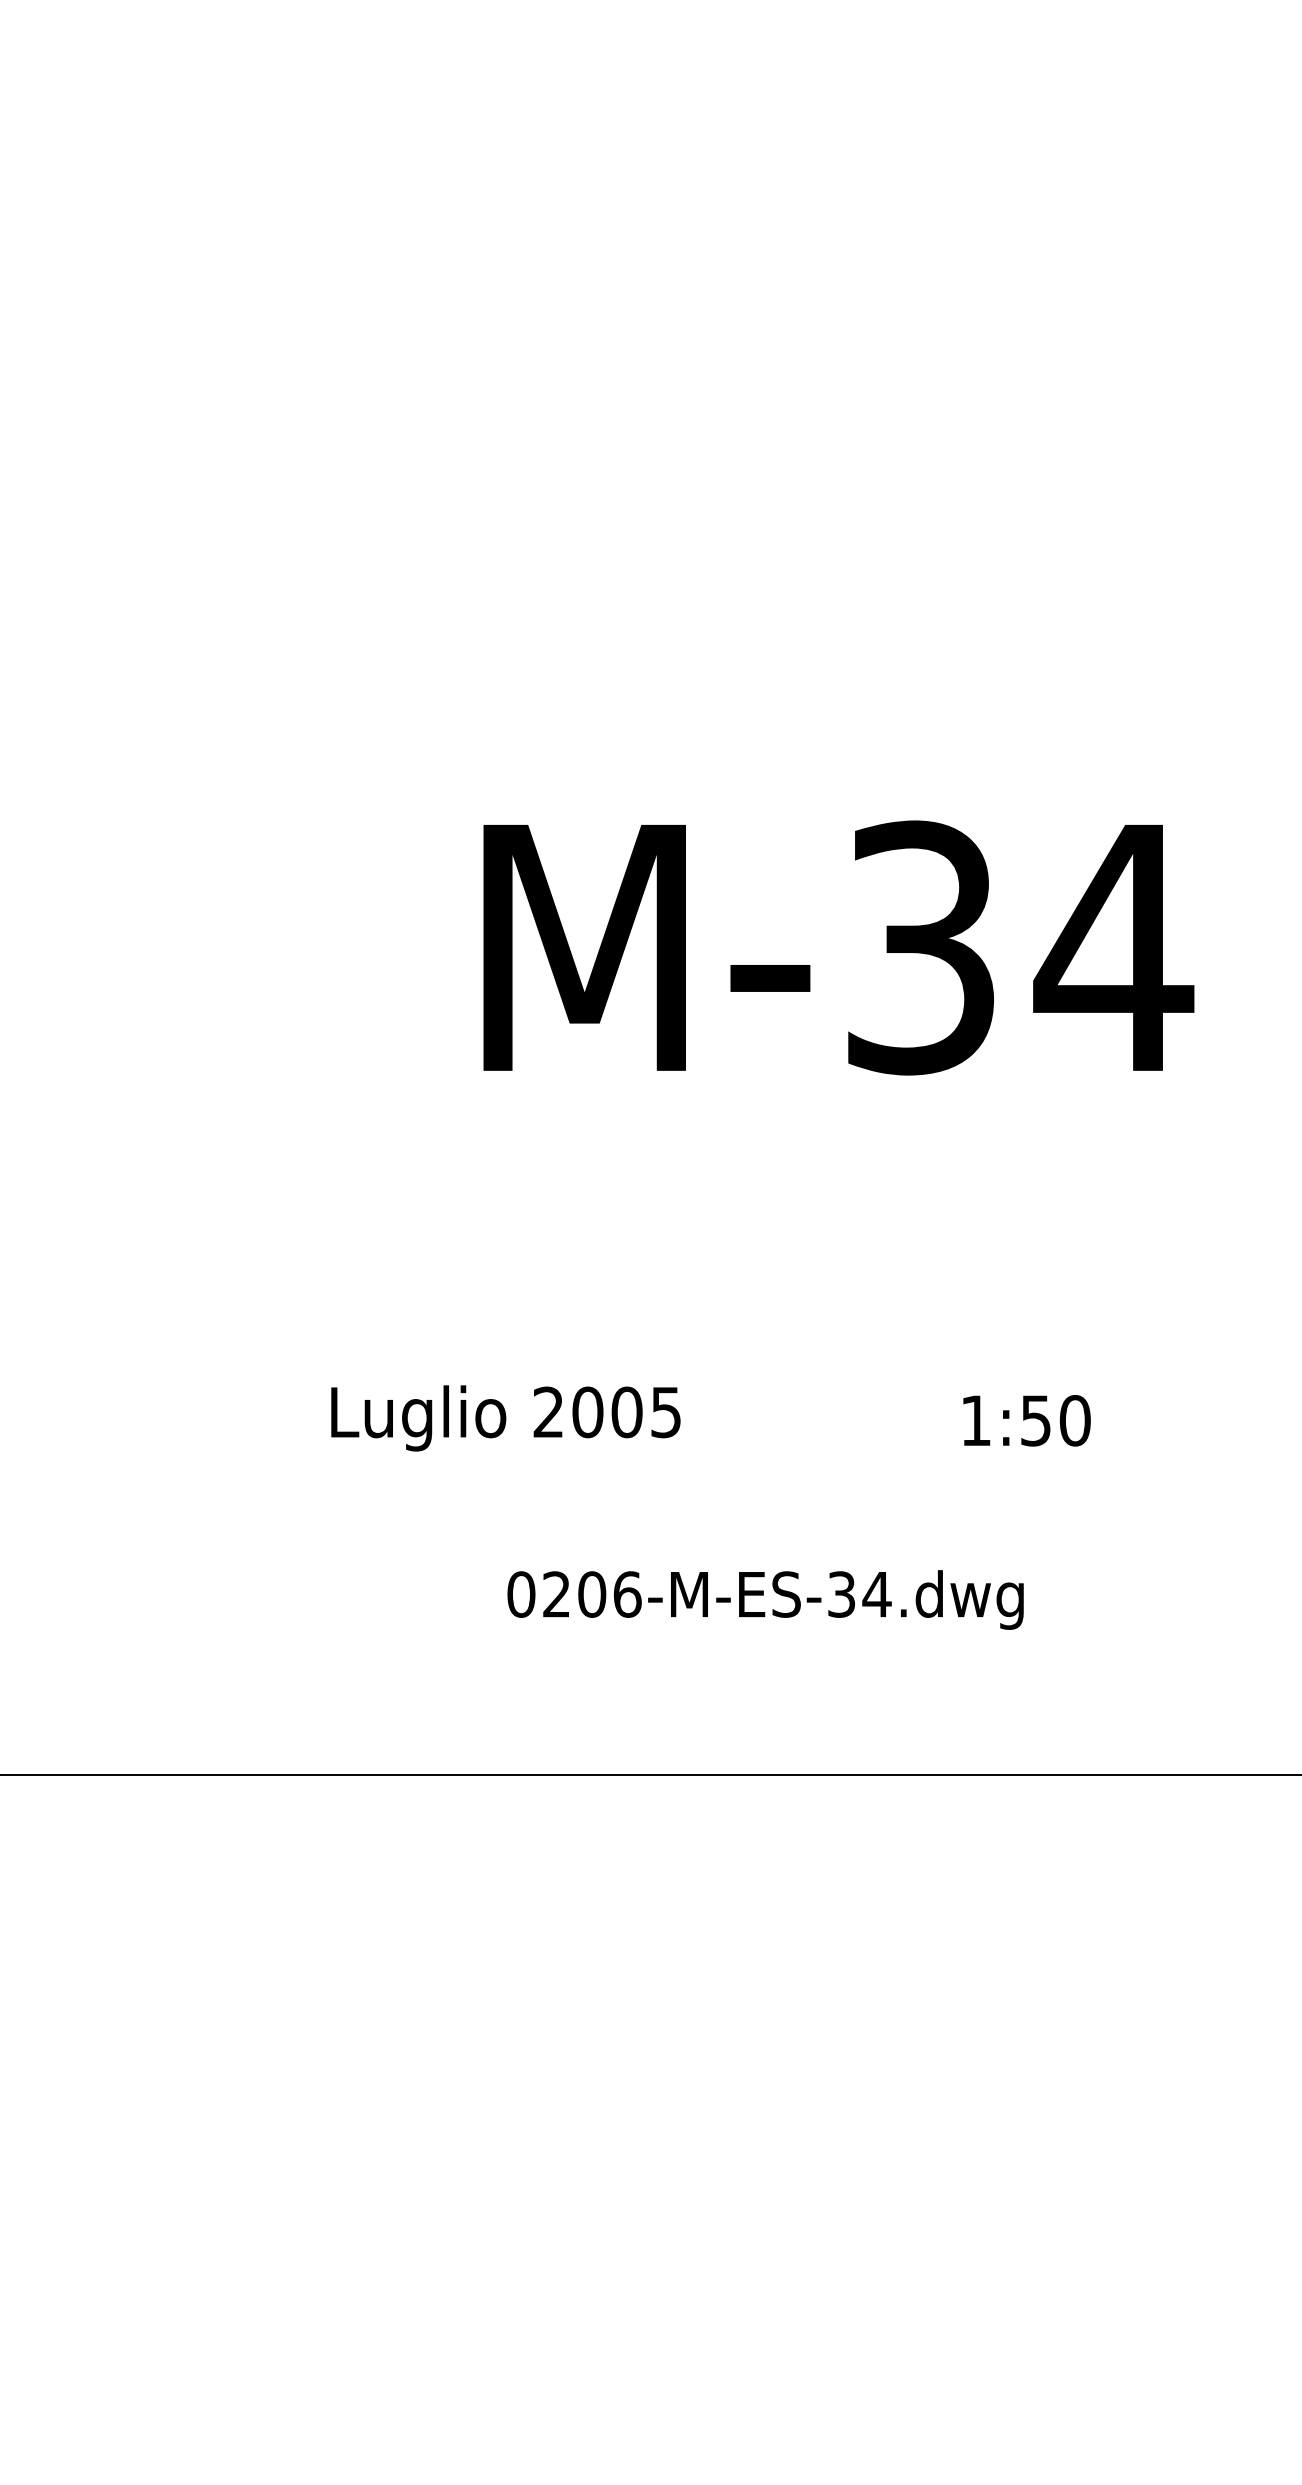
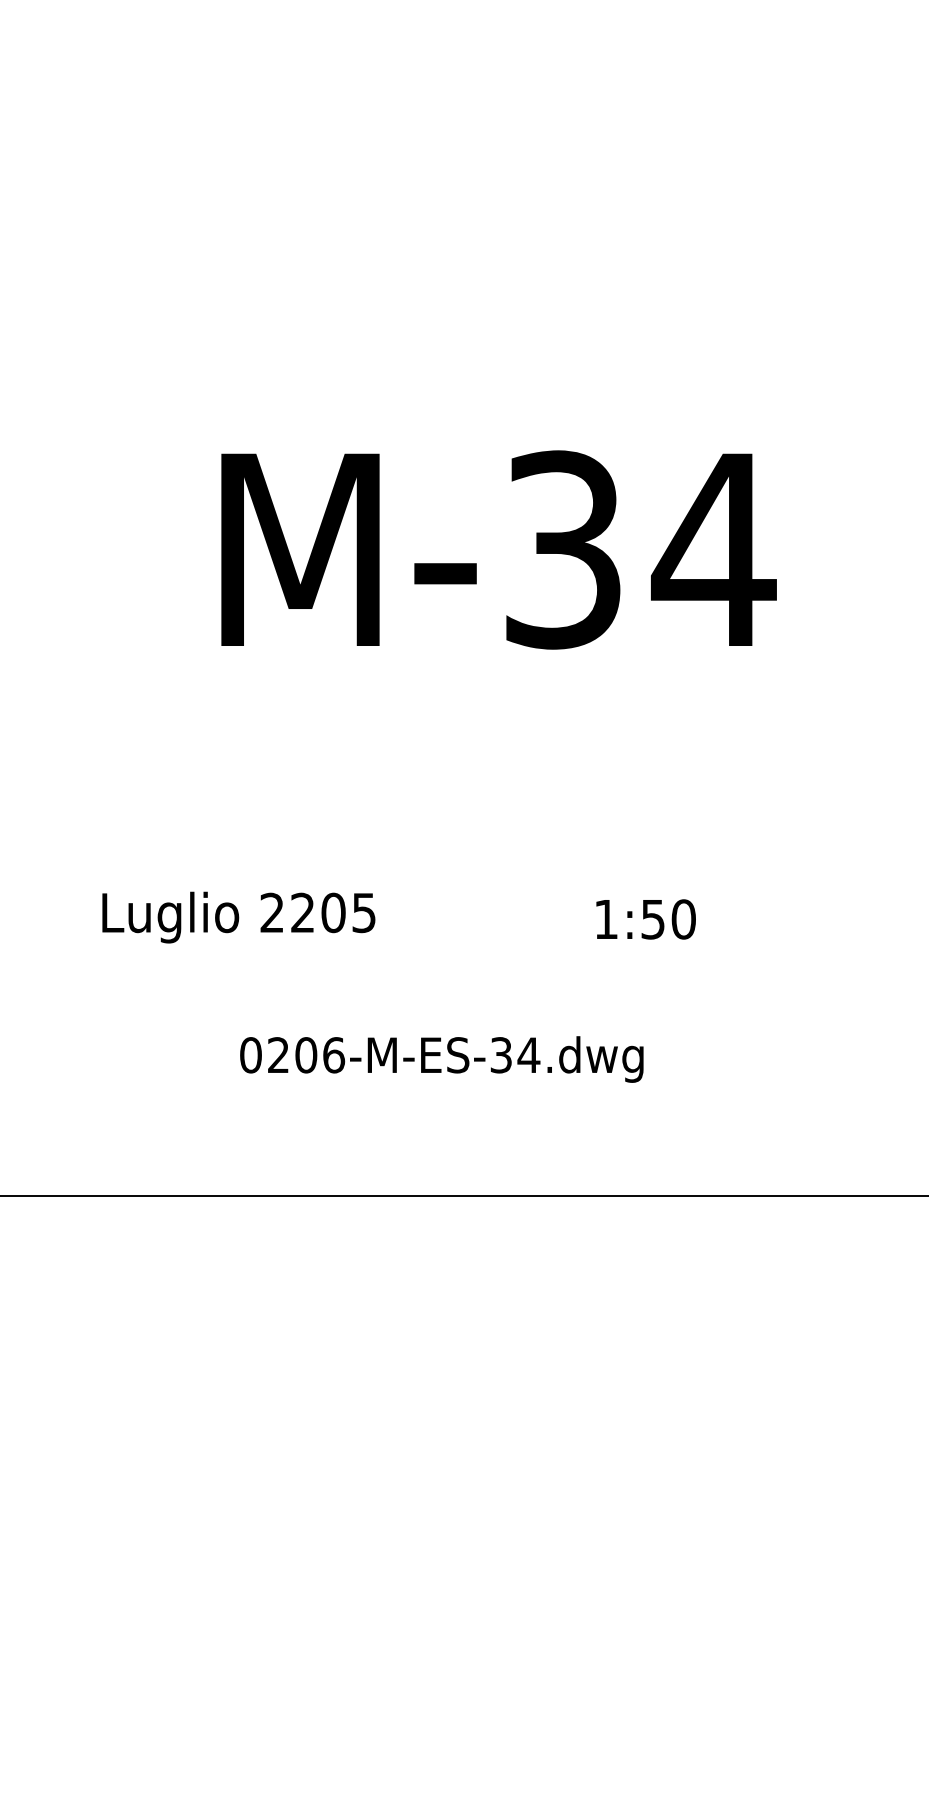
text: (587, 1412) -> (302, 913), 2005 -> 2205

